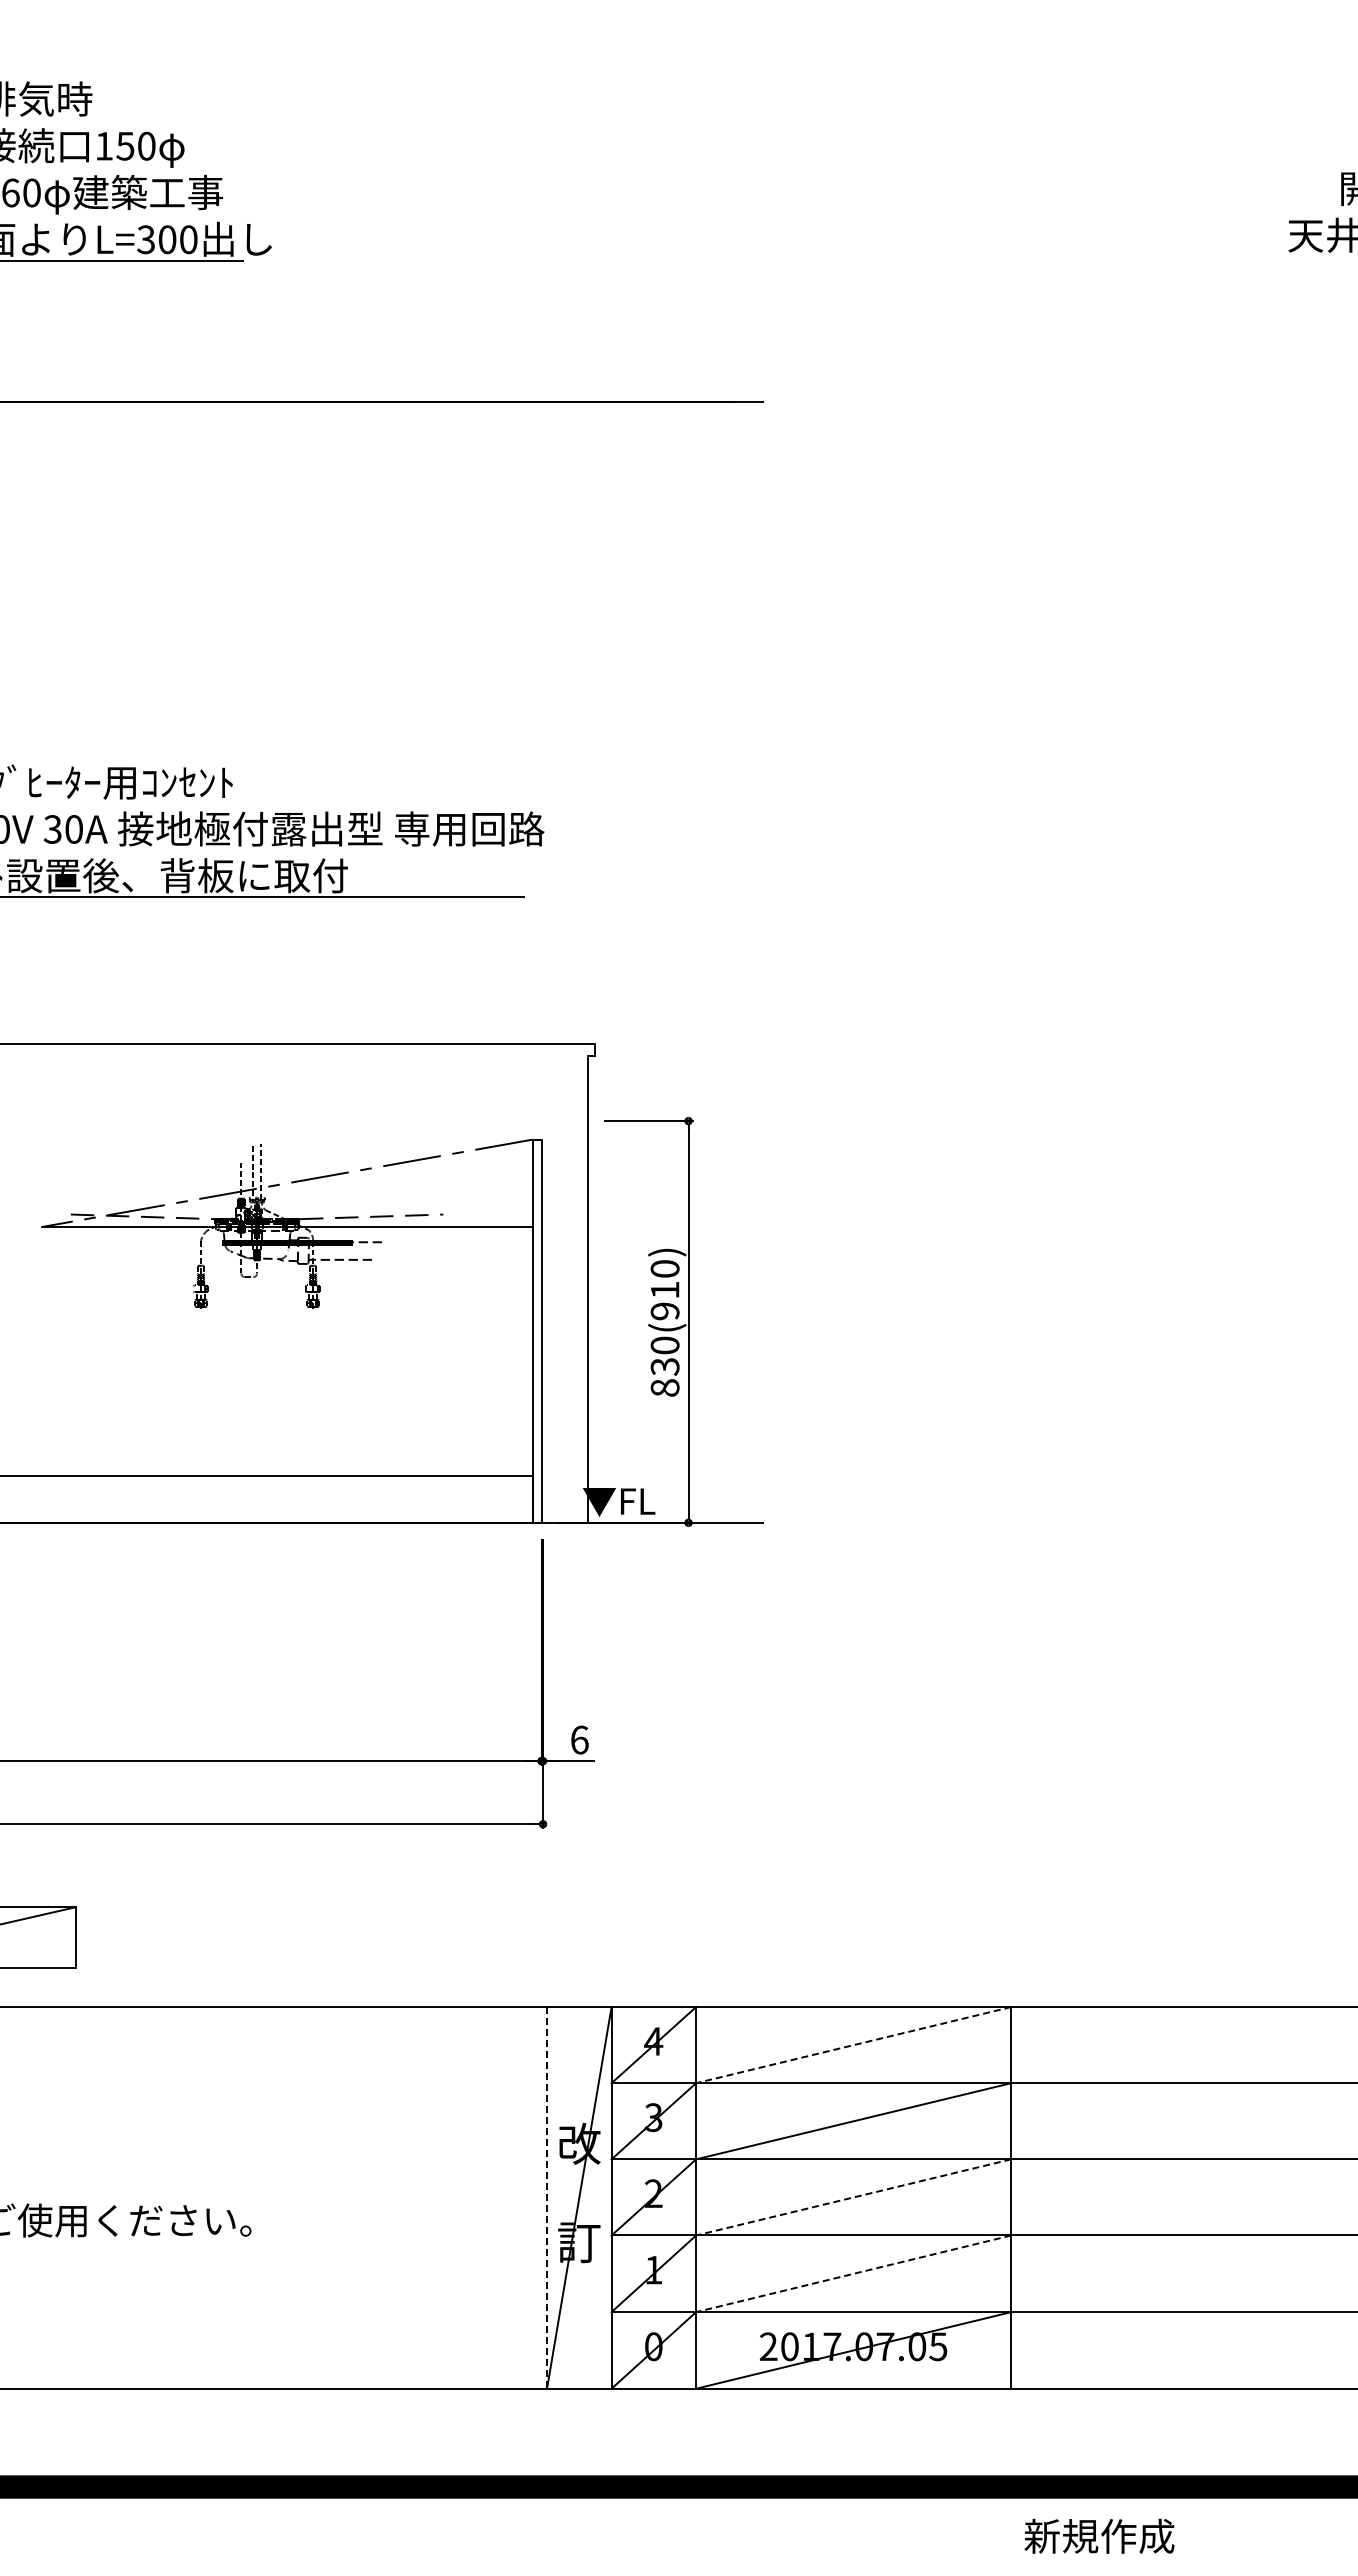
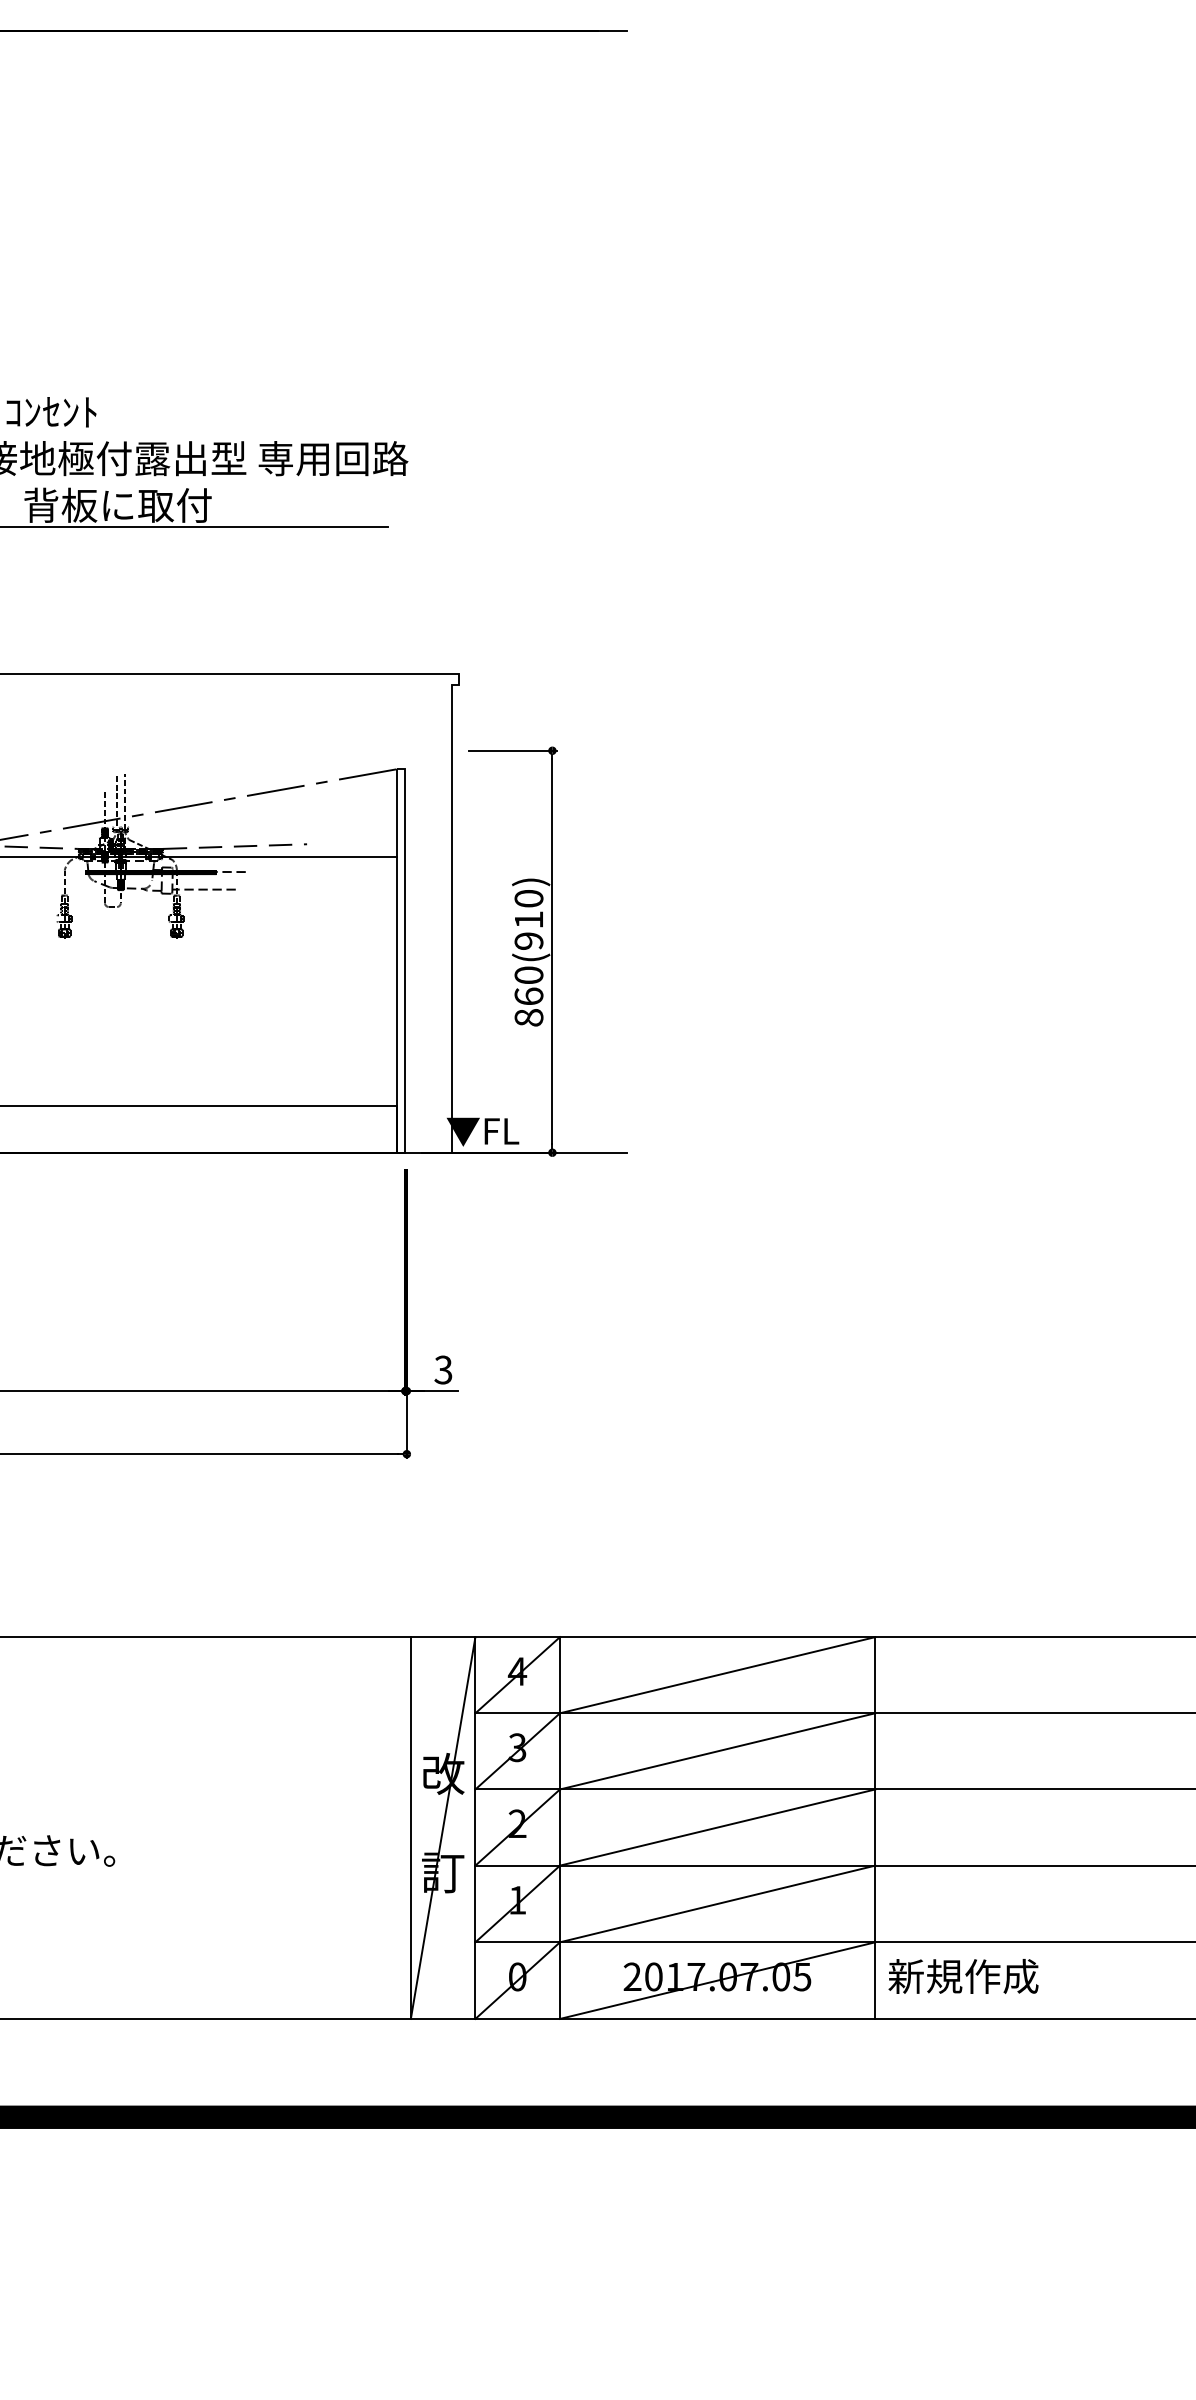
text: (664, 1366) -> (528, 996), 830(910) -> 860(910)
text: (579, 1739) -> (443, 1369), 6 -> 3
line: (853, 2045) -> (717, 1675), dashed -> solid
line: (547, 2197) -> (411, 1827), dashed -> solid
line: (853, 2197) -> (717, 1827), dashed -> solid
line: (853, 2273) -> (717, 1903), dashed -> solid
text: (1099, 2535) -> (963, 1975), moved

